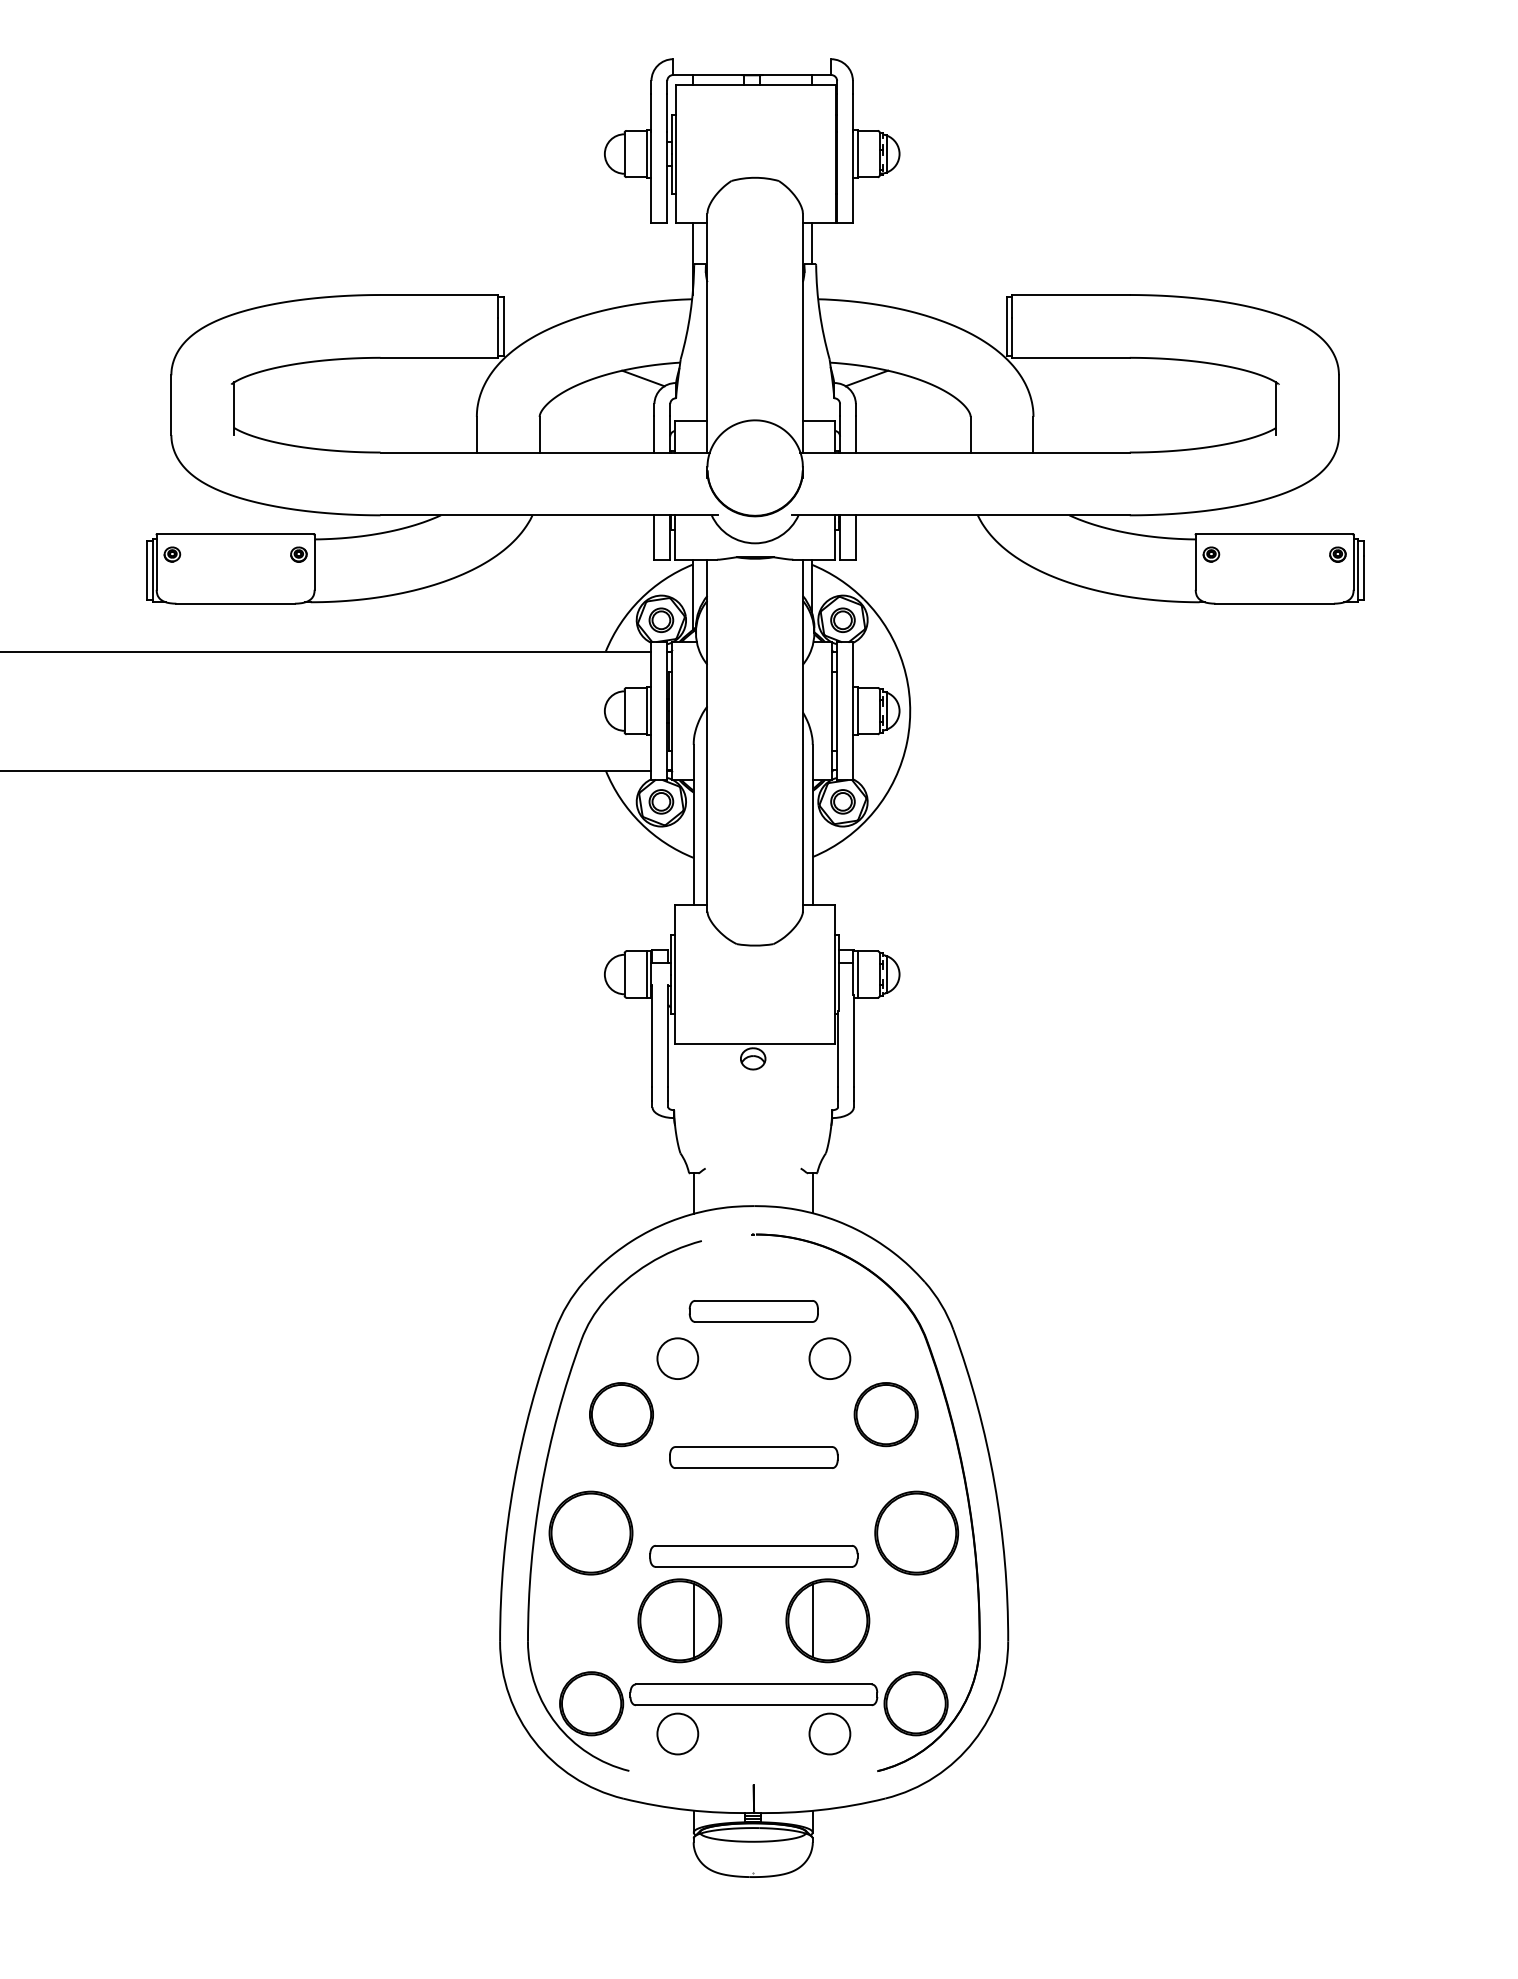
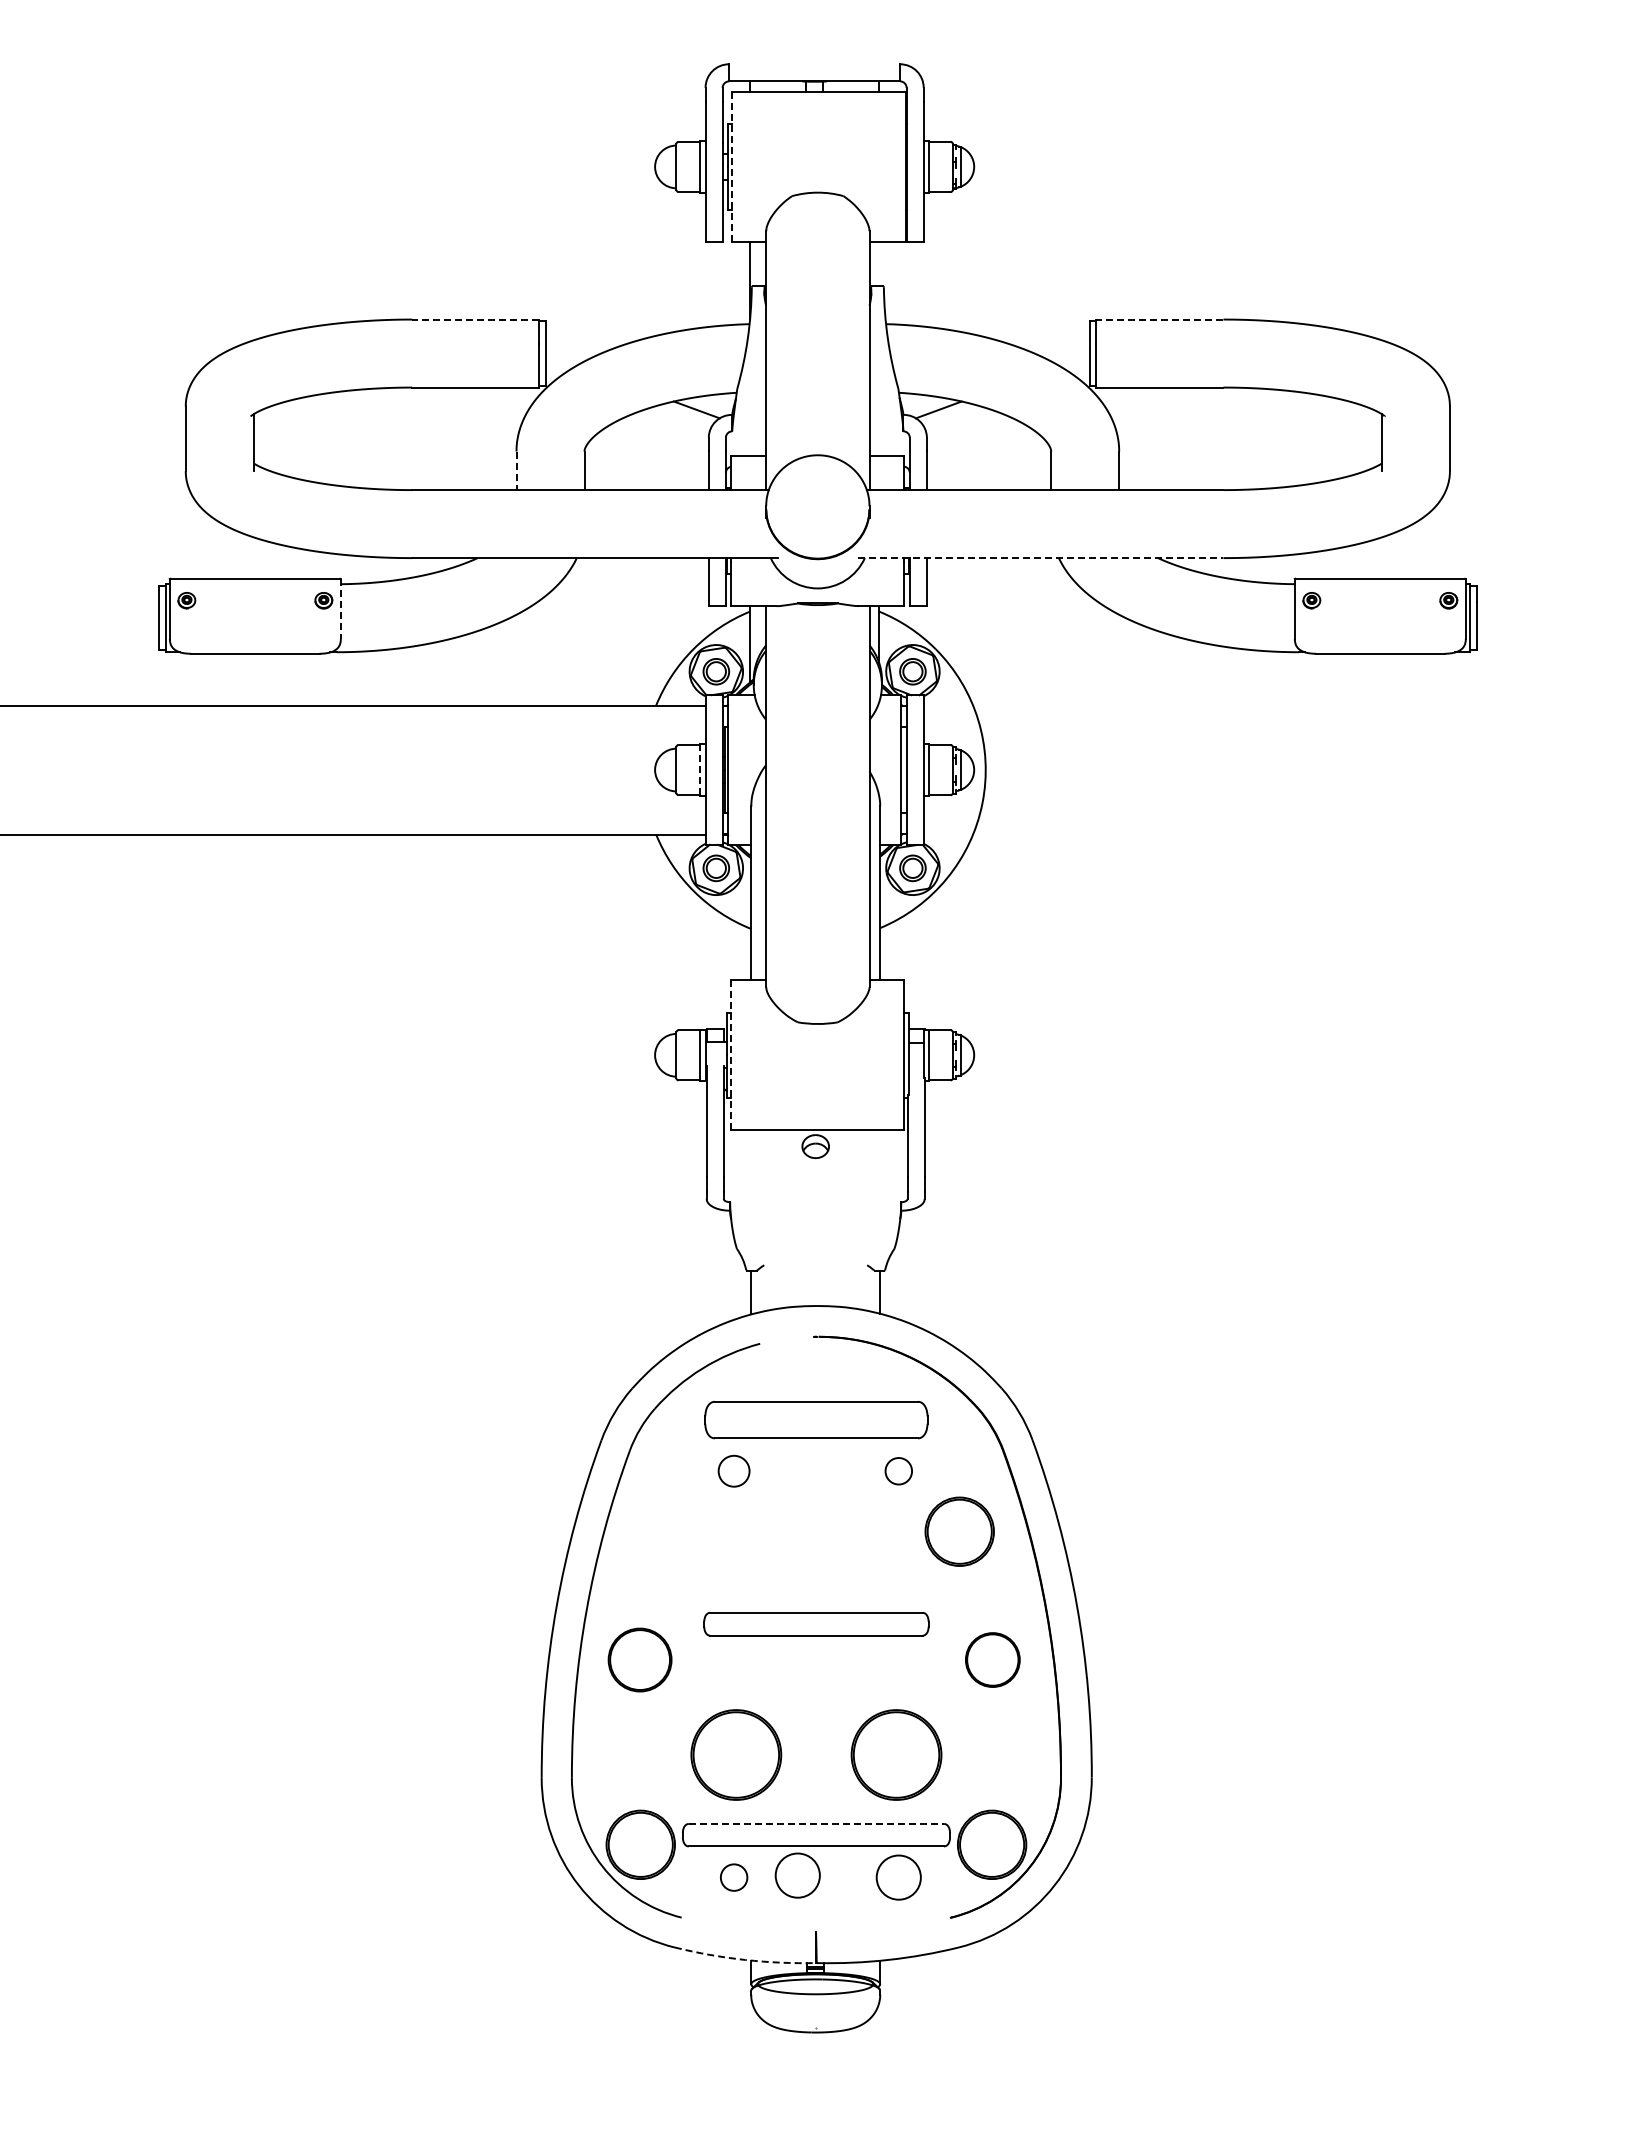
line: (676, 153) -> (732, 166), solid -> dashed
line: (812, 243) -> (879, 263), removed
line: (438, 294) -> (475, 319), solid -> dashed
line: (1070, 294) -> (1159, 319), solid -> dashed
line: (476, 435) -> (516, 471), solid -> dashed
line: (960, 515) -> (1040, 558), solid -> dashed
line: (314, 561) -> (340, 608), solid -> dashed
line: (646, 711) -> (700, 770), solid -> dashed
line: (675, 974) -> (731, 1055), solid -> dashed
part: (753, 1310) -> (816, 1419), size x1.6
circle: (678, 1358) -> (734, 1471), size x0.7
circle: (829, 1358) -> (898, 1471), size x0.6
part: (621, 1414) -> (673, 1531), removed
part: (753, 1457) -> (816, 1578), removed
part: (590, 1532) -> (639, 1659), size x0.7
part: (916, 1532) -> (992, 1659), size x0.6
part: (753, 1556) -> (816, 1624), moved
line: (693, 1620) -> (751, 1754), removed
line: (813, 1620) -> (880, 1754), removed
line: (753, 1684) -> (816, 1823), solid -> dashed
circle: (736, 1732) -> (797, 1875), added
circle: (678, 1733) -> (734, 1877), size x0.6
arc: (688, 1809) -> (745, 1959), solid -> dashed

